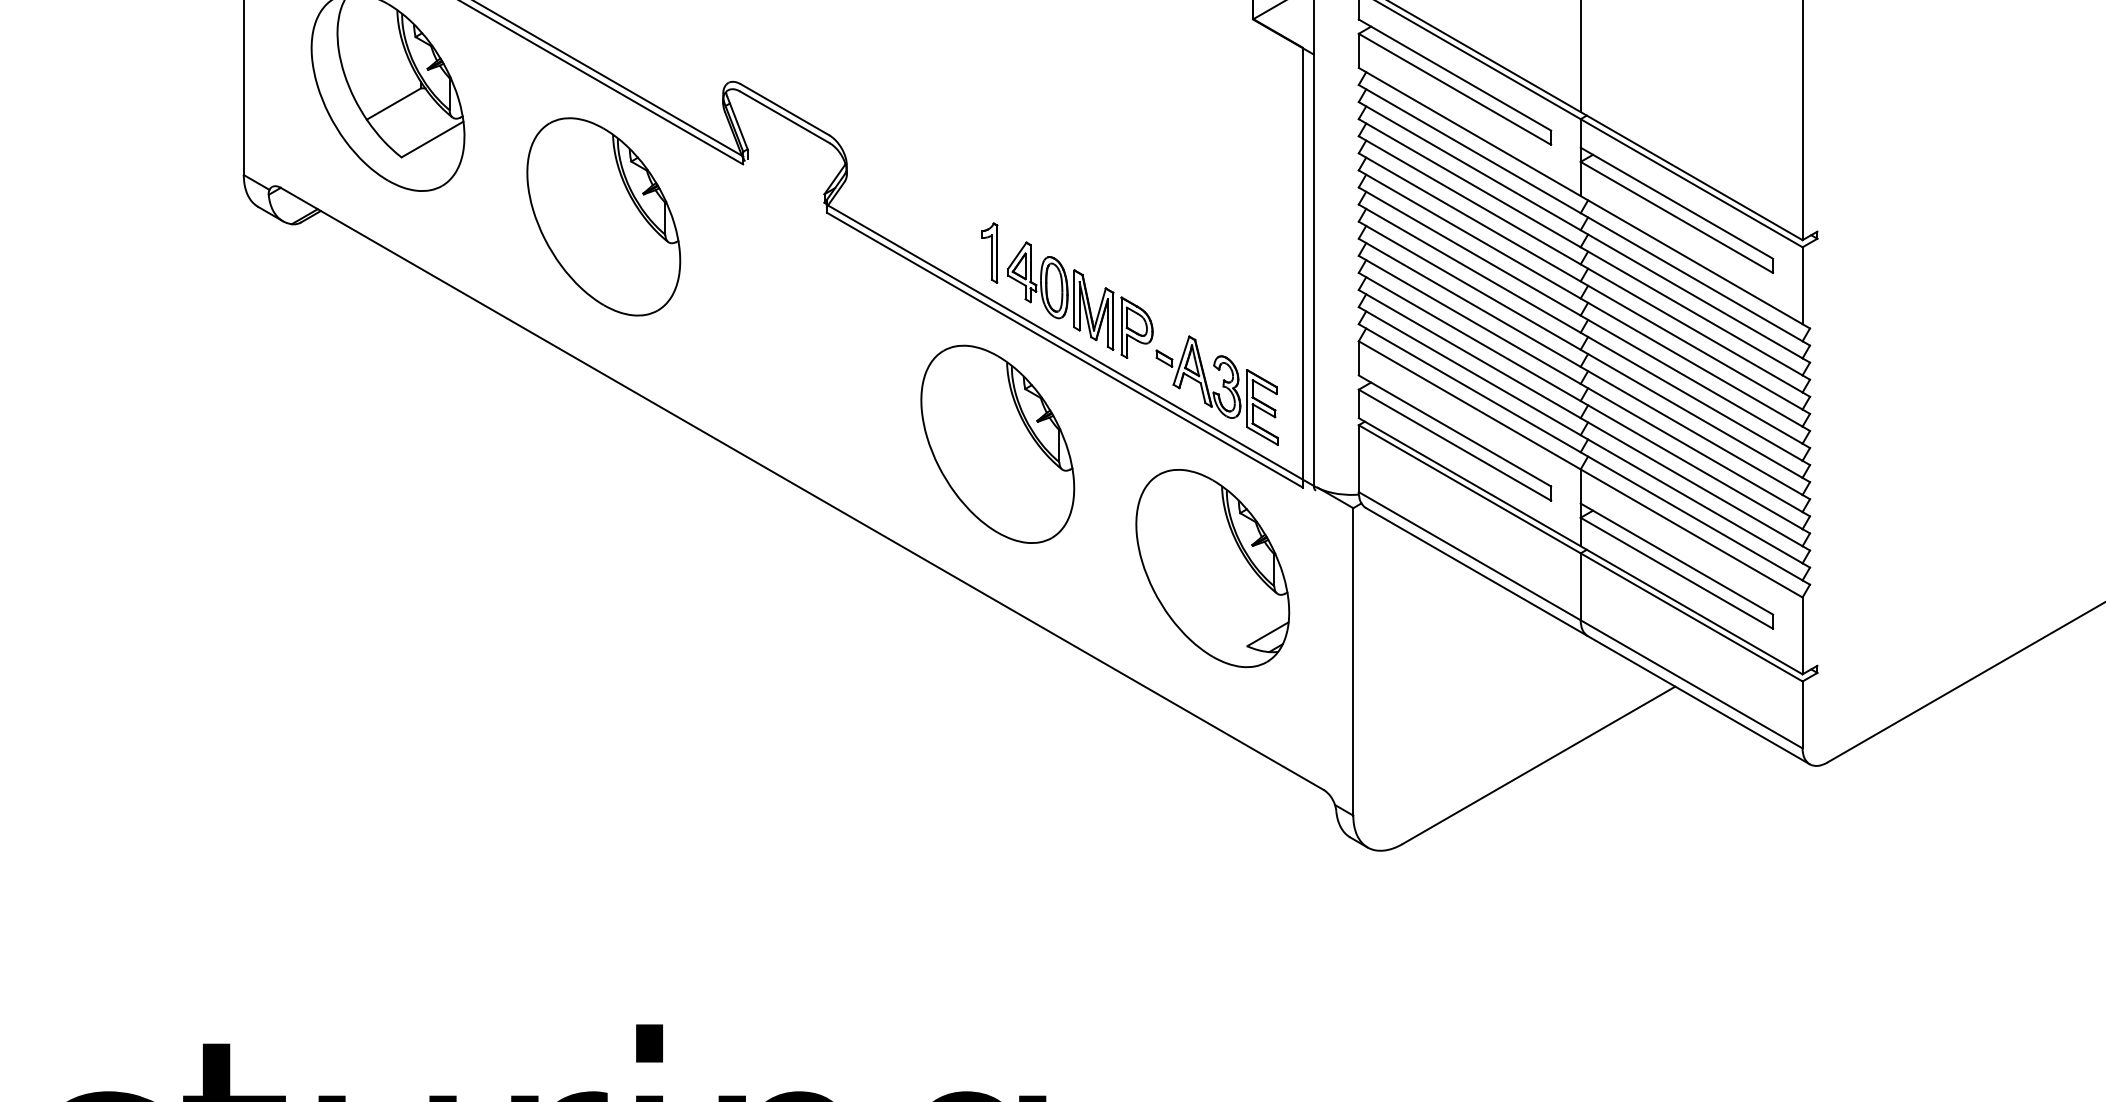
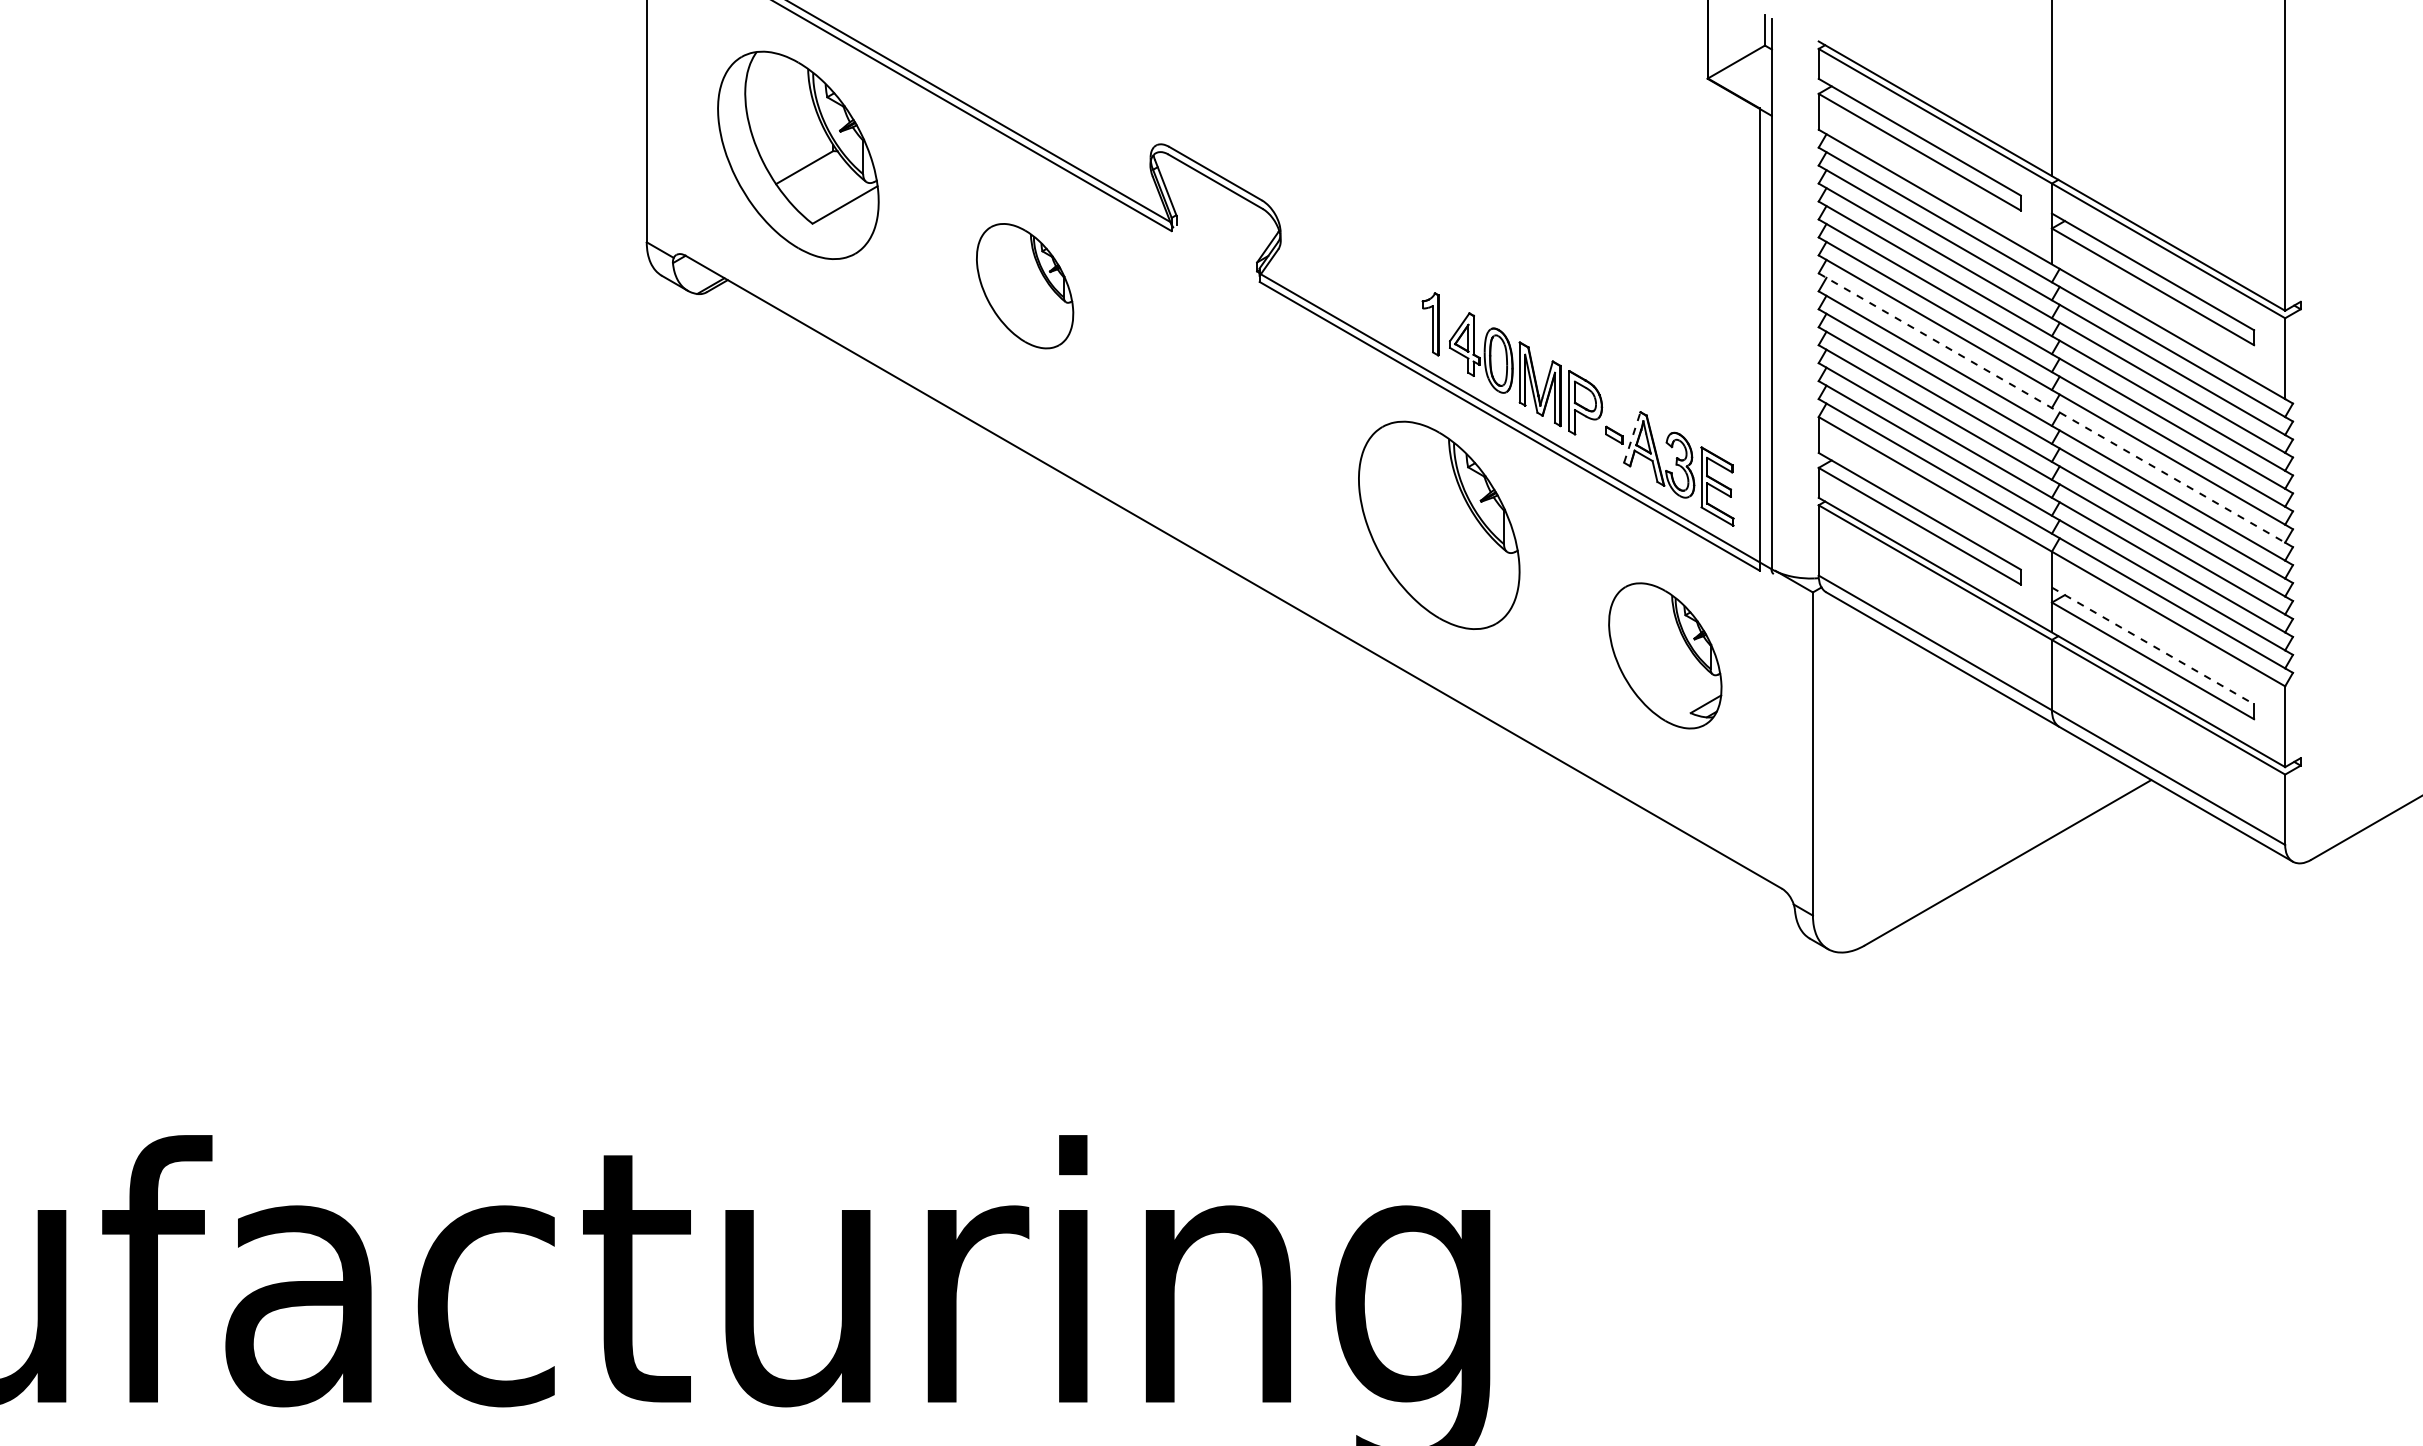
part: (603, 216) -> (1024, 285), size x0.6
line: (1581, 333) -> (2052, 408), solid -> dashed
line: (1181, 360) -> (1632, 437), solid -> dashed
line: (1677, 558) -> (2153, 645), solid -> dashed
part: (1213, 568) -> (1665, 655), size x0.7

